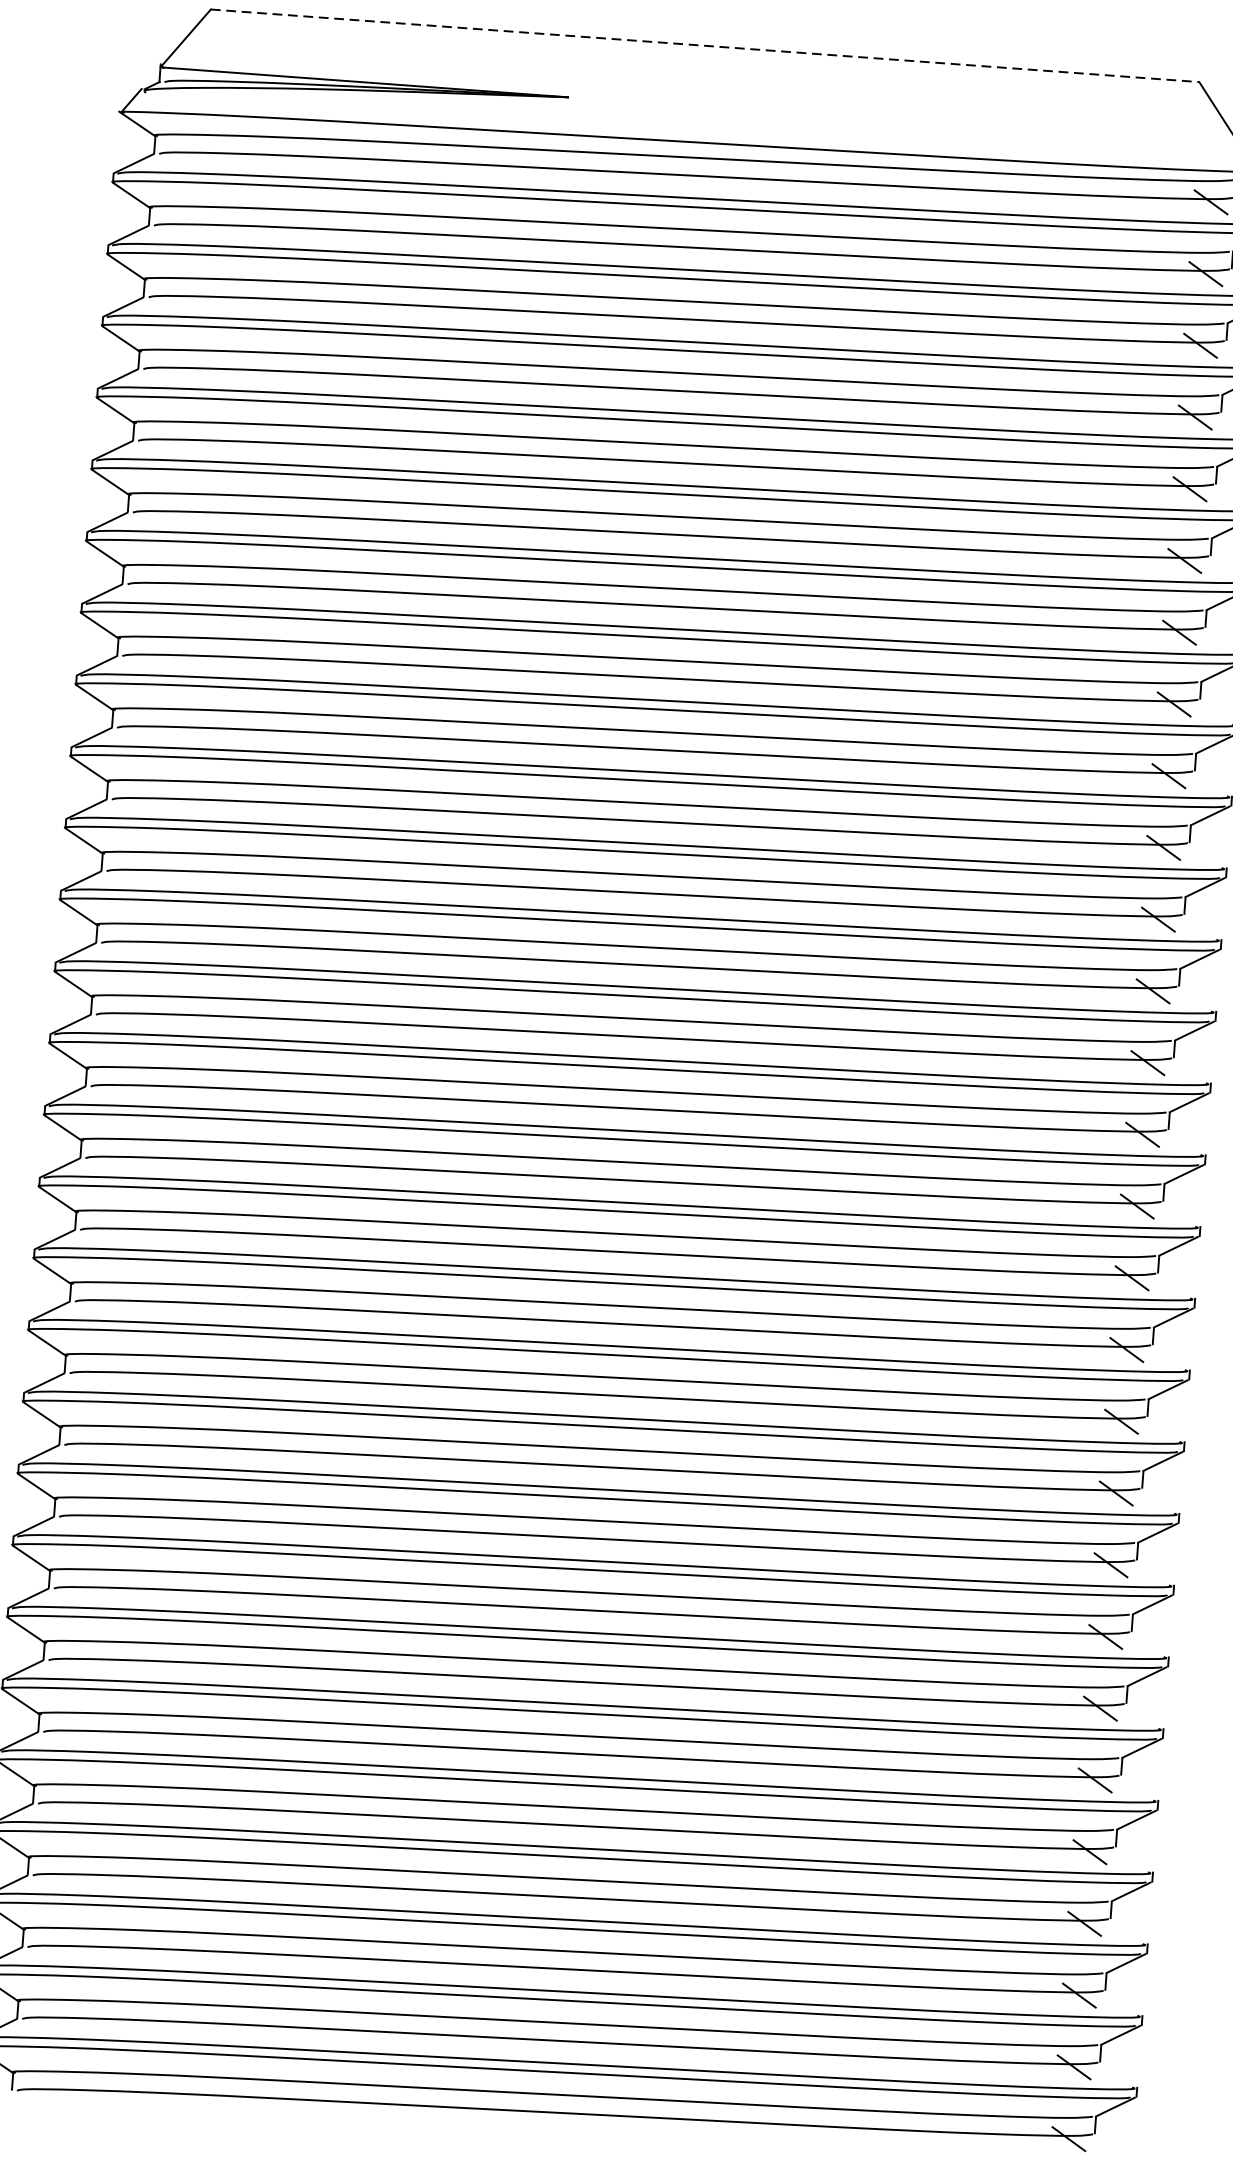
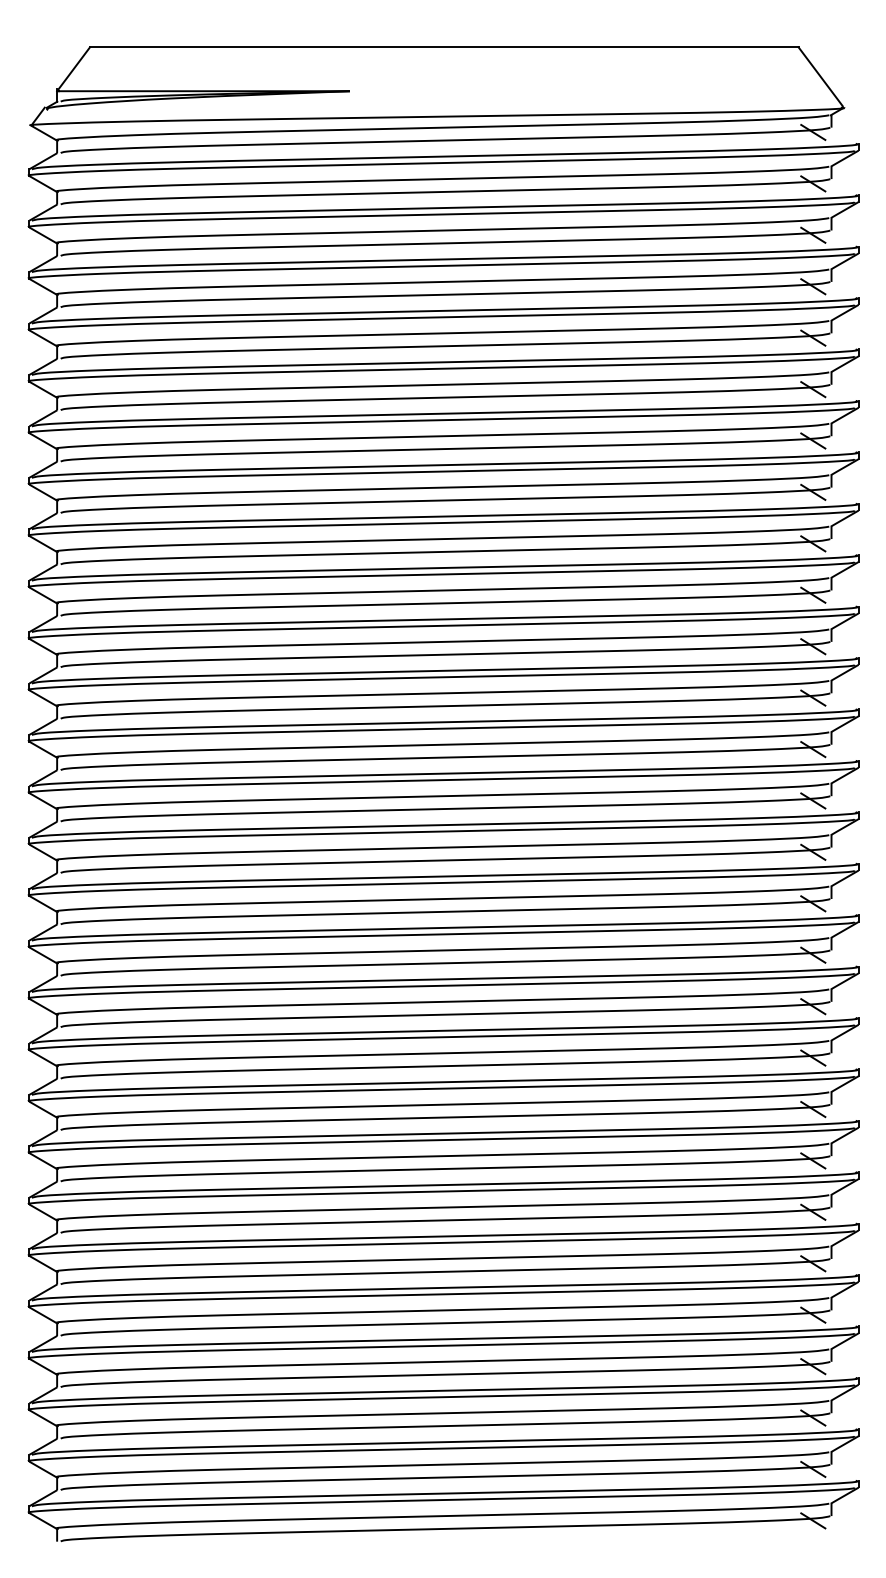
line: (705, 46) -> (444, 47), dashed -> solid

